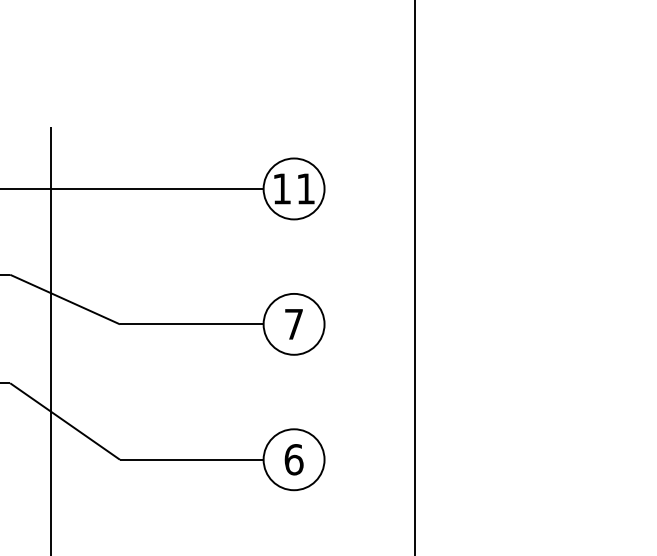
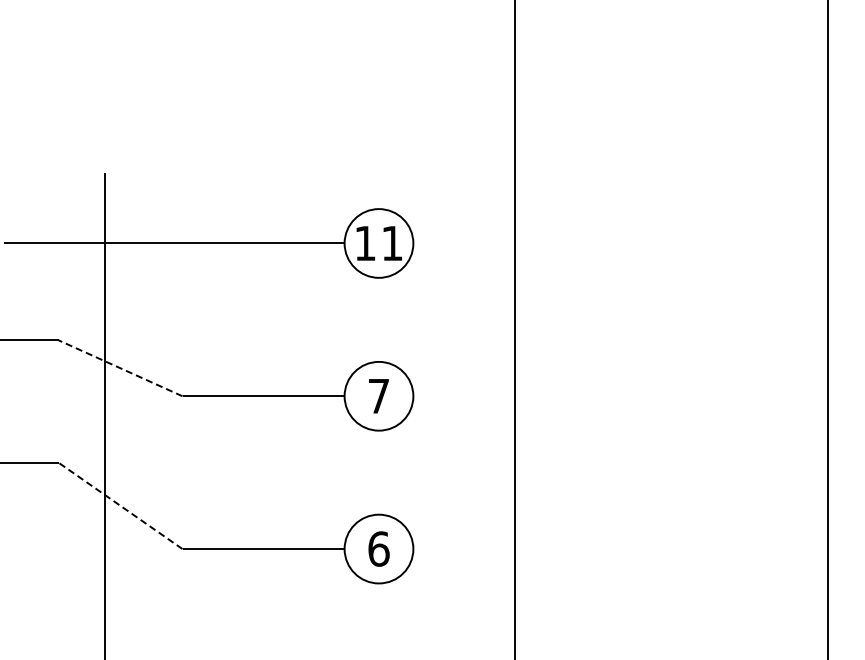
line: (65, 299) -> (120, 368), solid -> dashed
line: (65, 421) -> (120, 505), solid -> dashed

